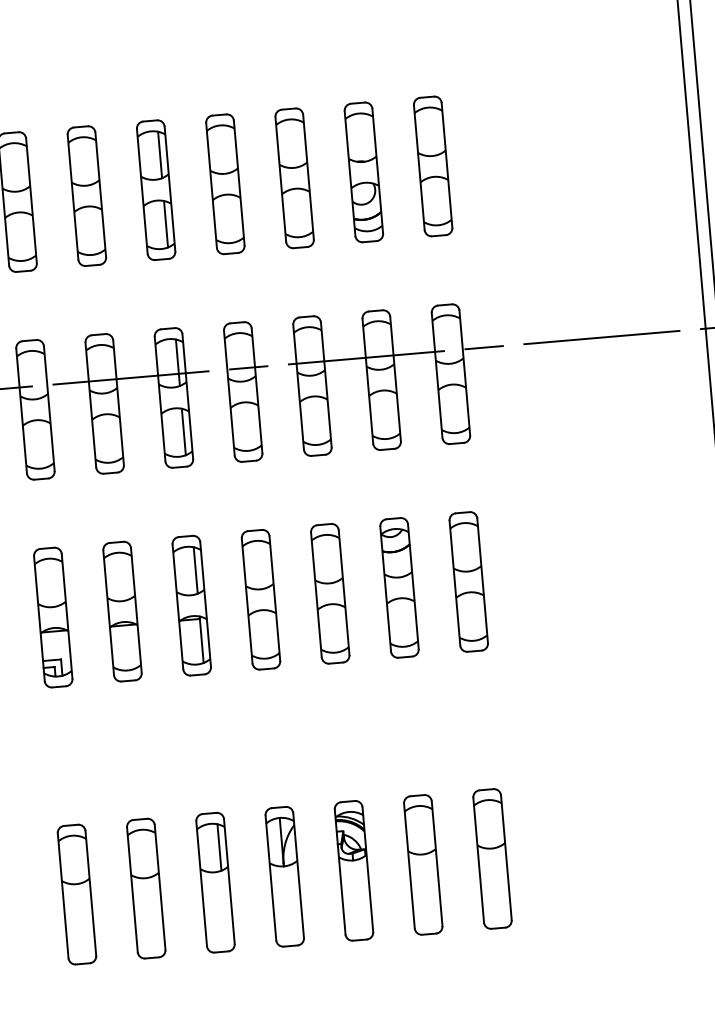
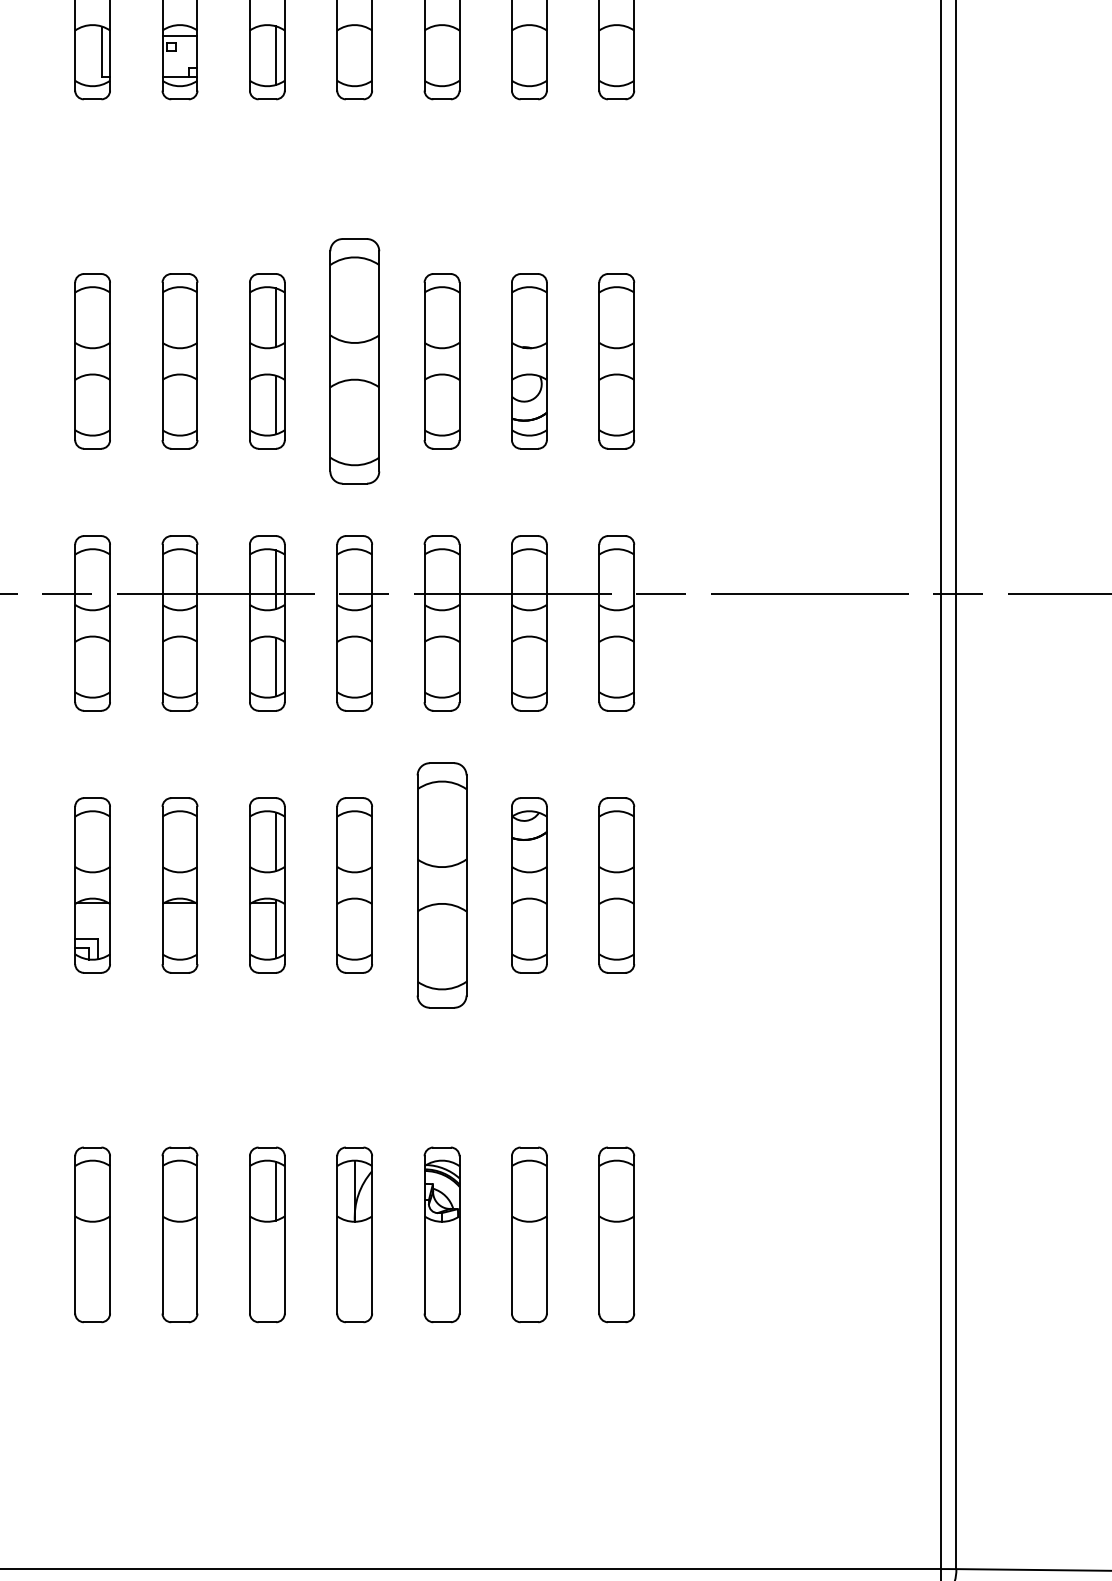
part: (225, 184) -> (354, 361), size x1.4
part: (329, 593) -> (441, 885), size x1.4

